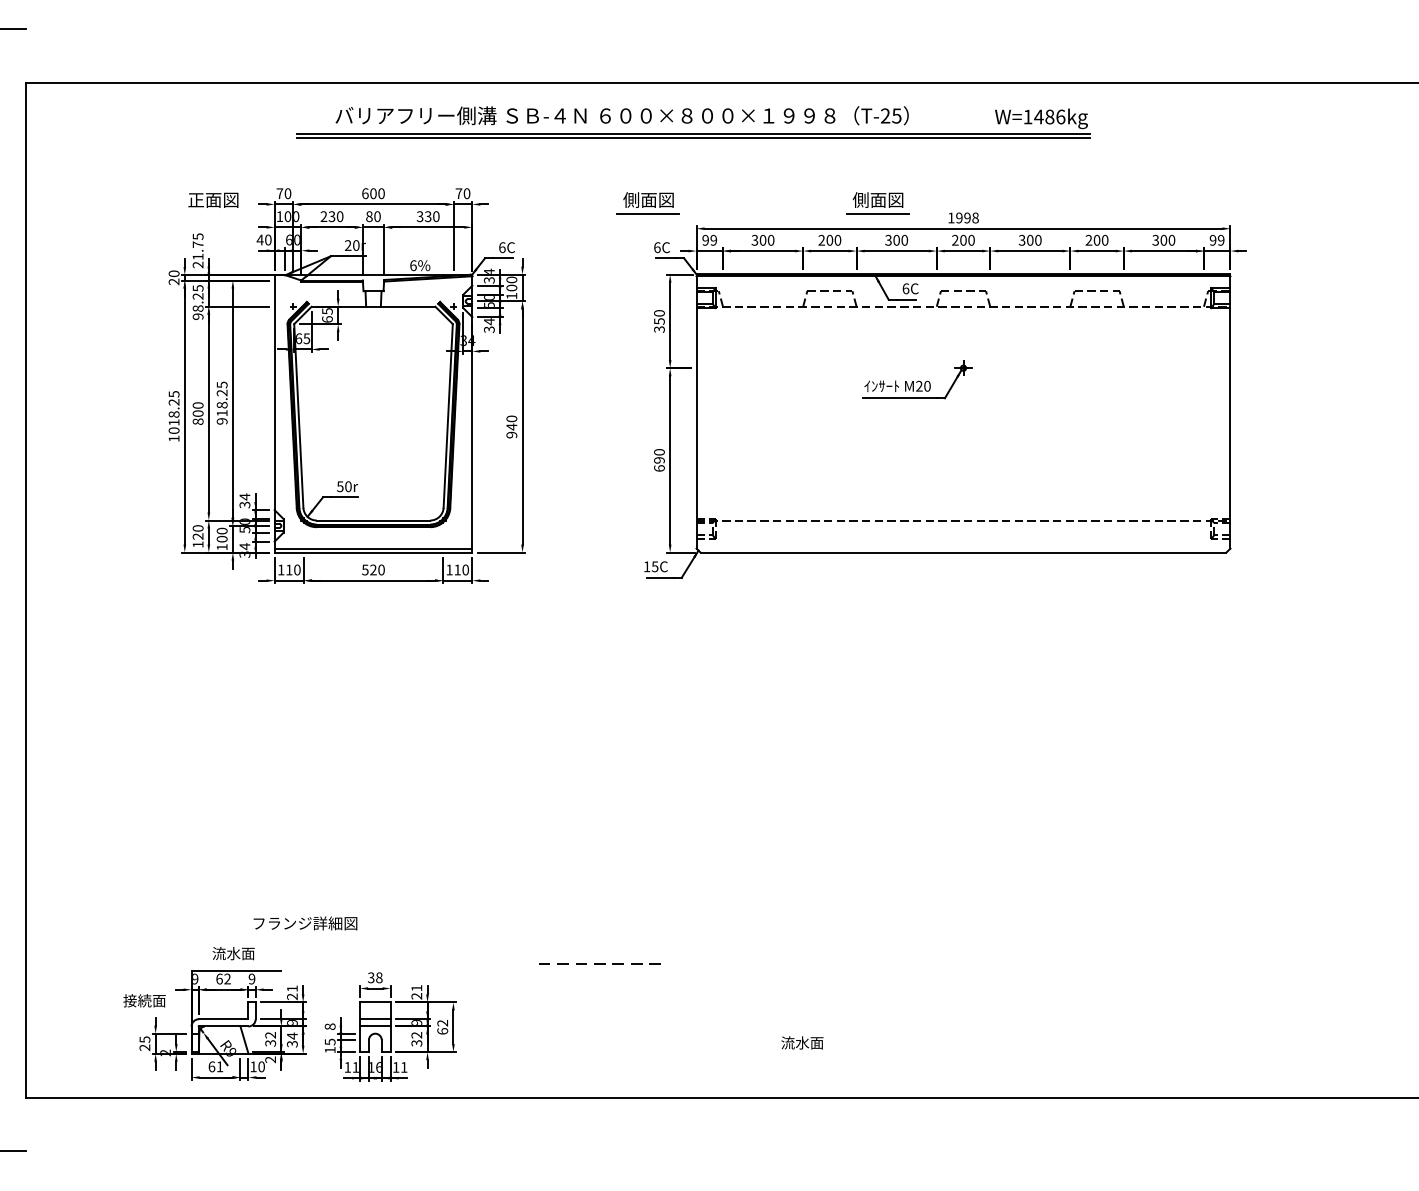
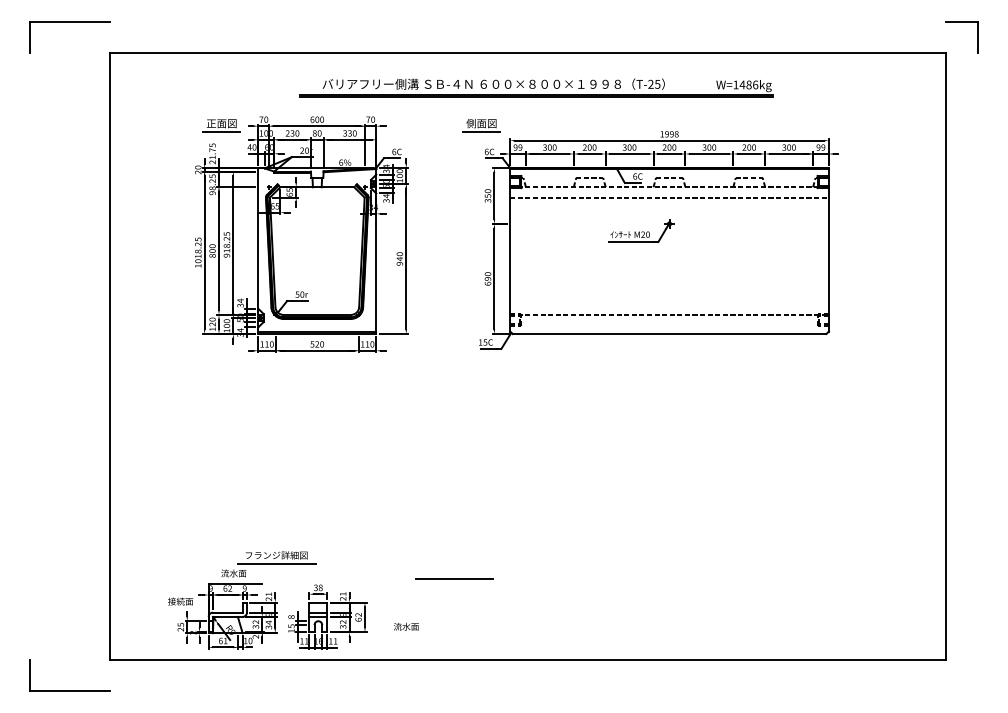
part: (693, 121) -> (536, 87), moved
part: (878, 203) -> (618, 125), removed
line: (211, 213) -> (220, 131), added
line: (963, 323) -> (669, 197), added
line: (305, 937) -> (276, 563), added
line: (603, 963) -> (454, 579), dashed -> solid
text: (802, 1042) -> (406, 626), moved

